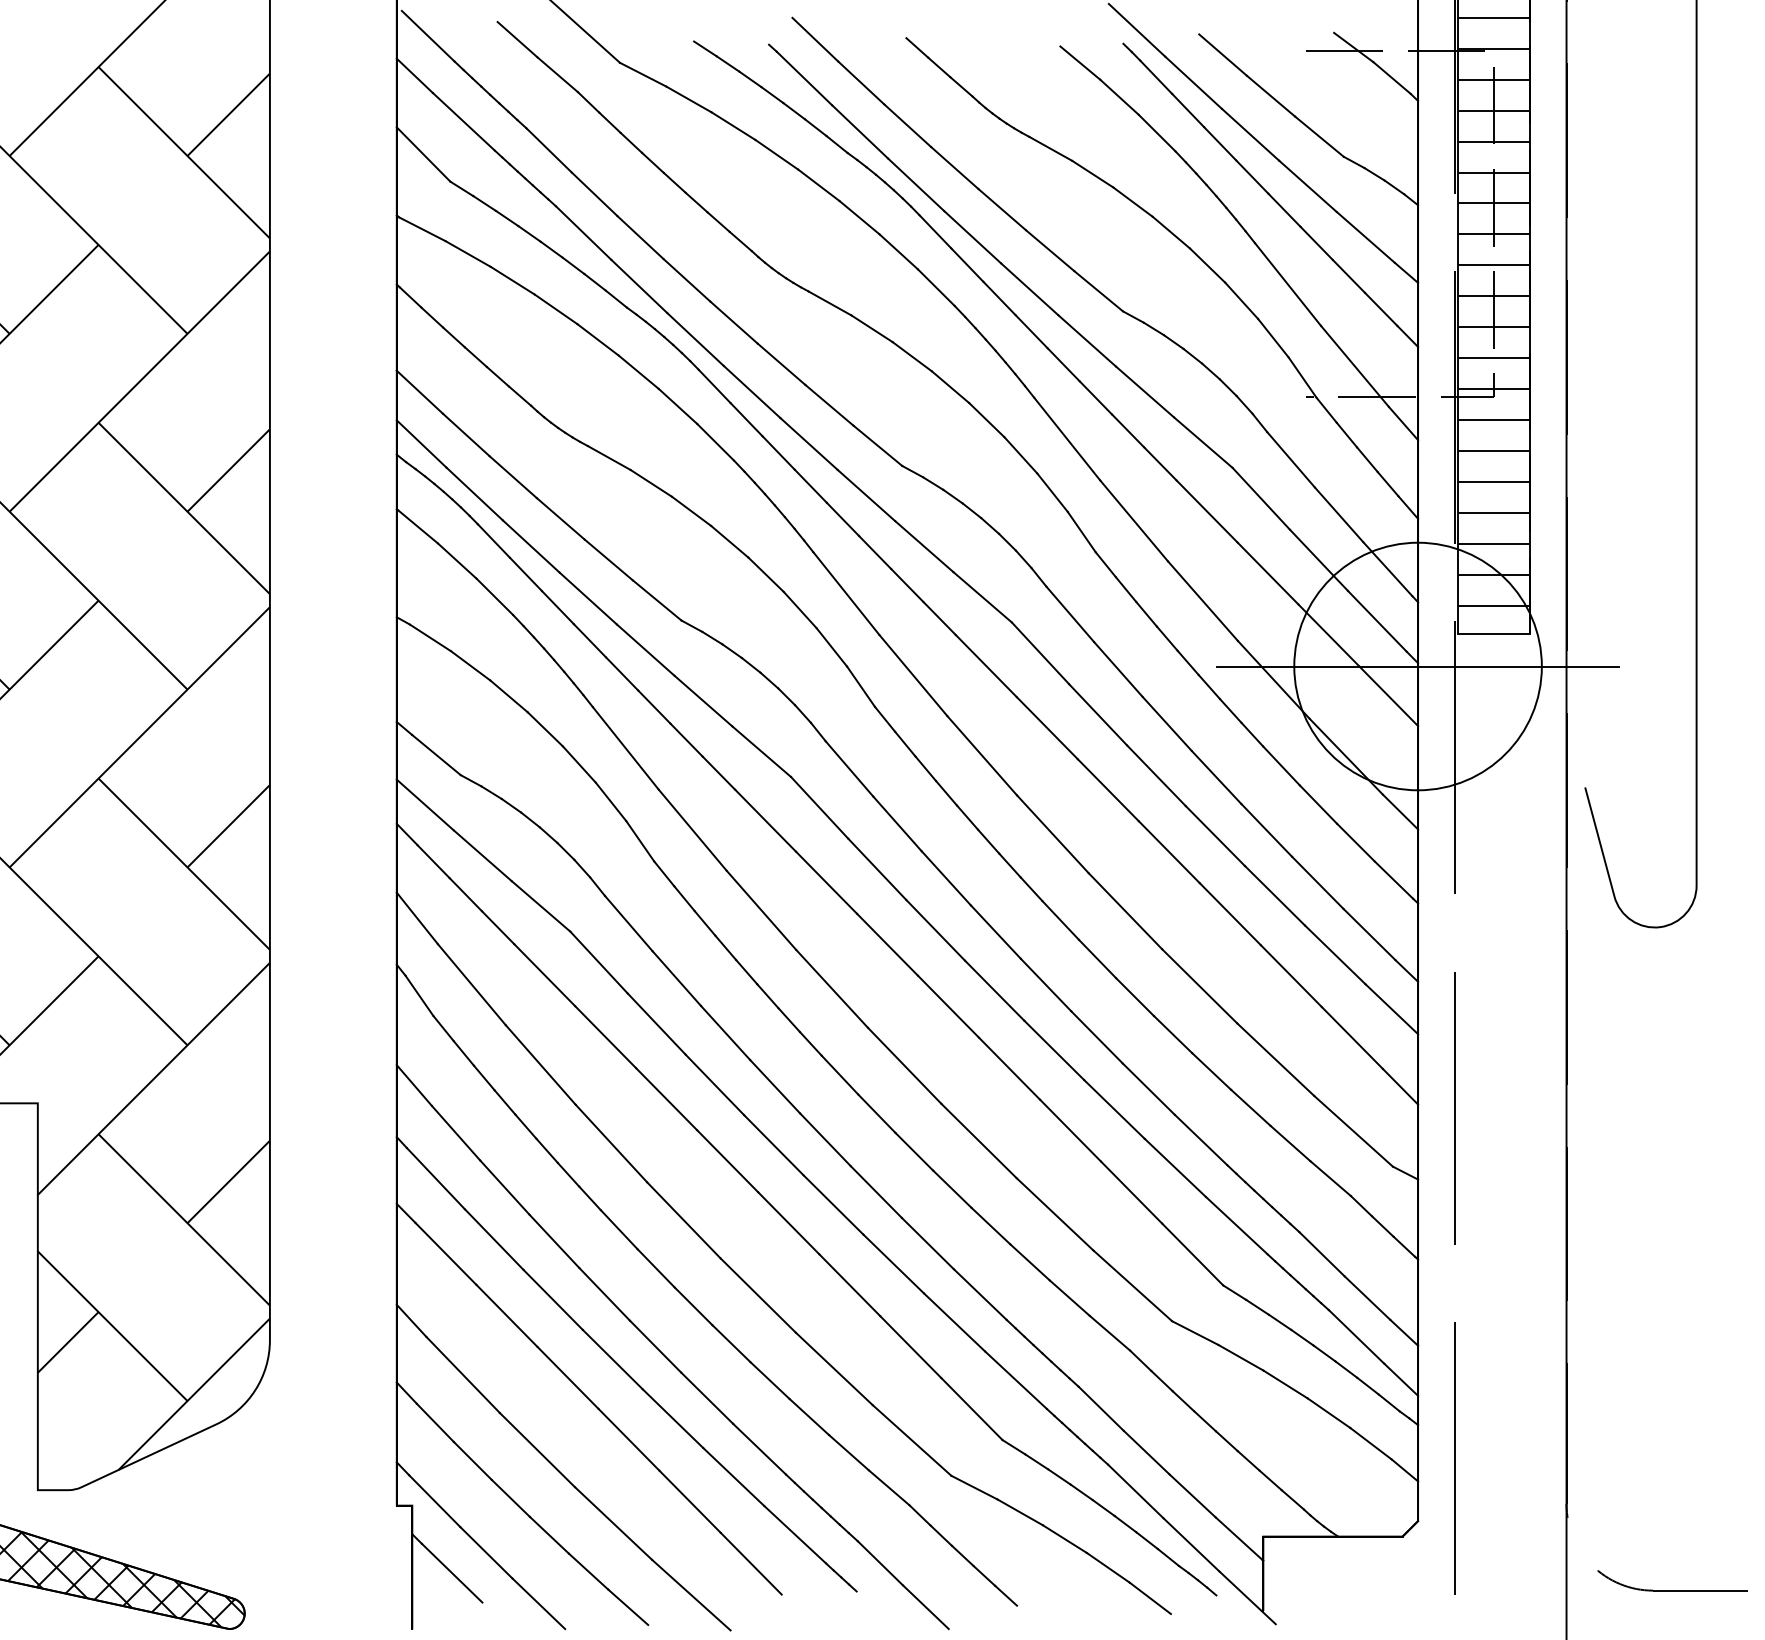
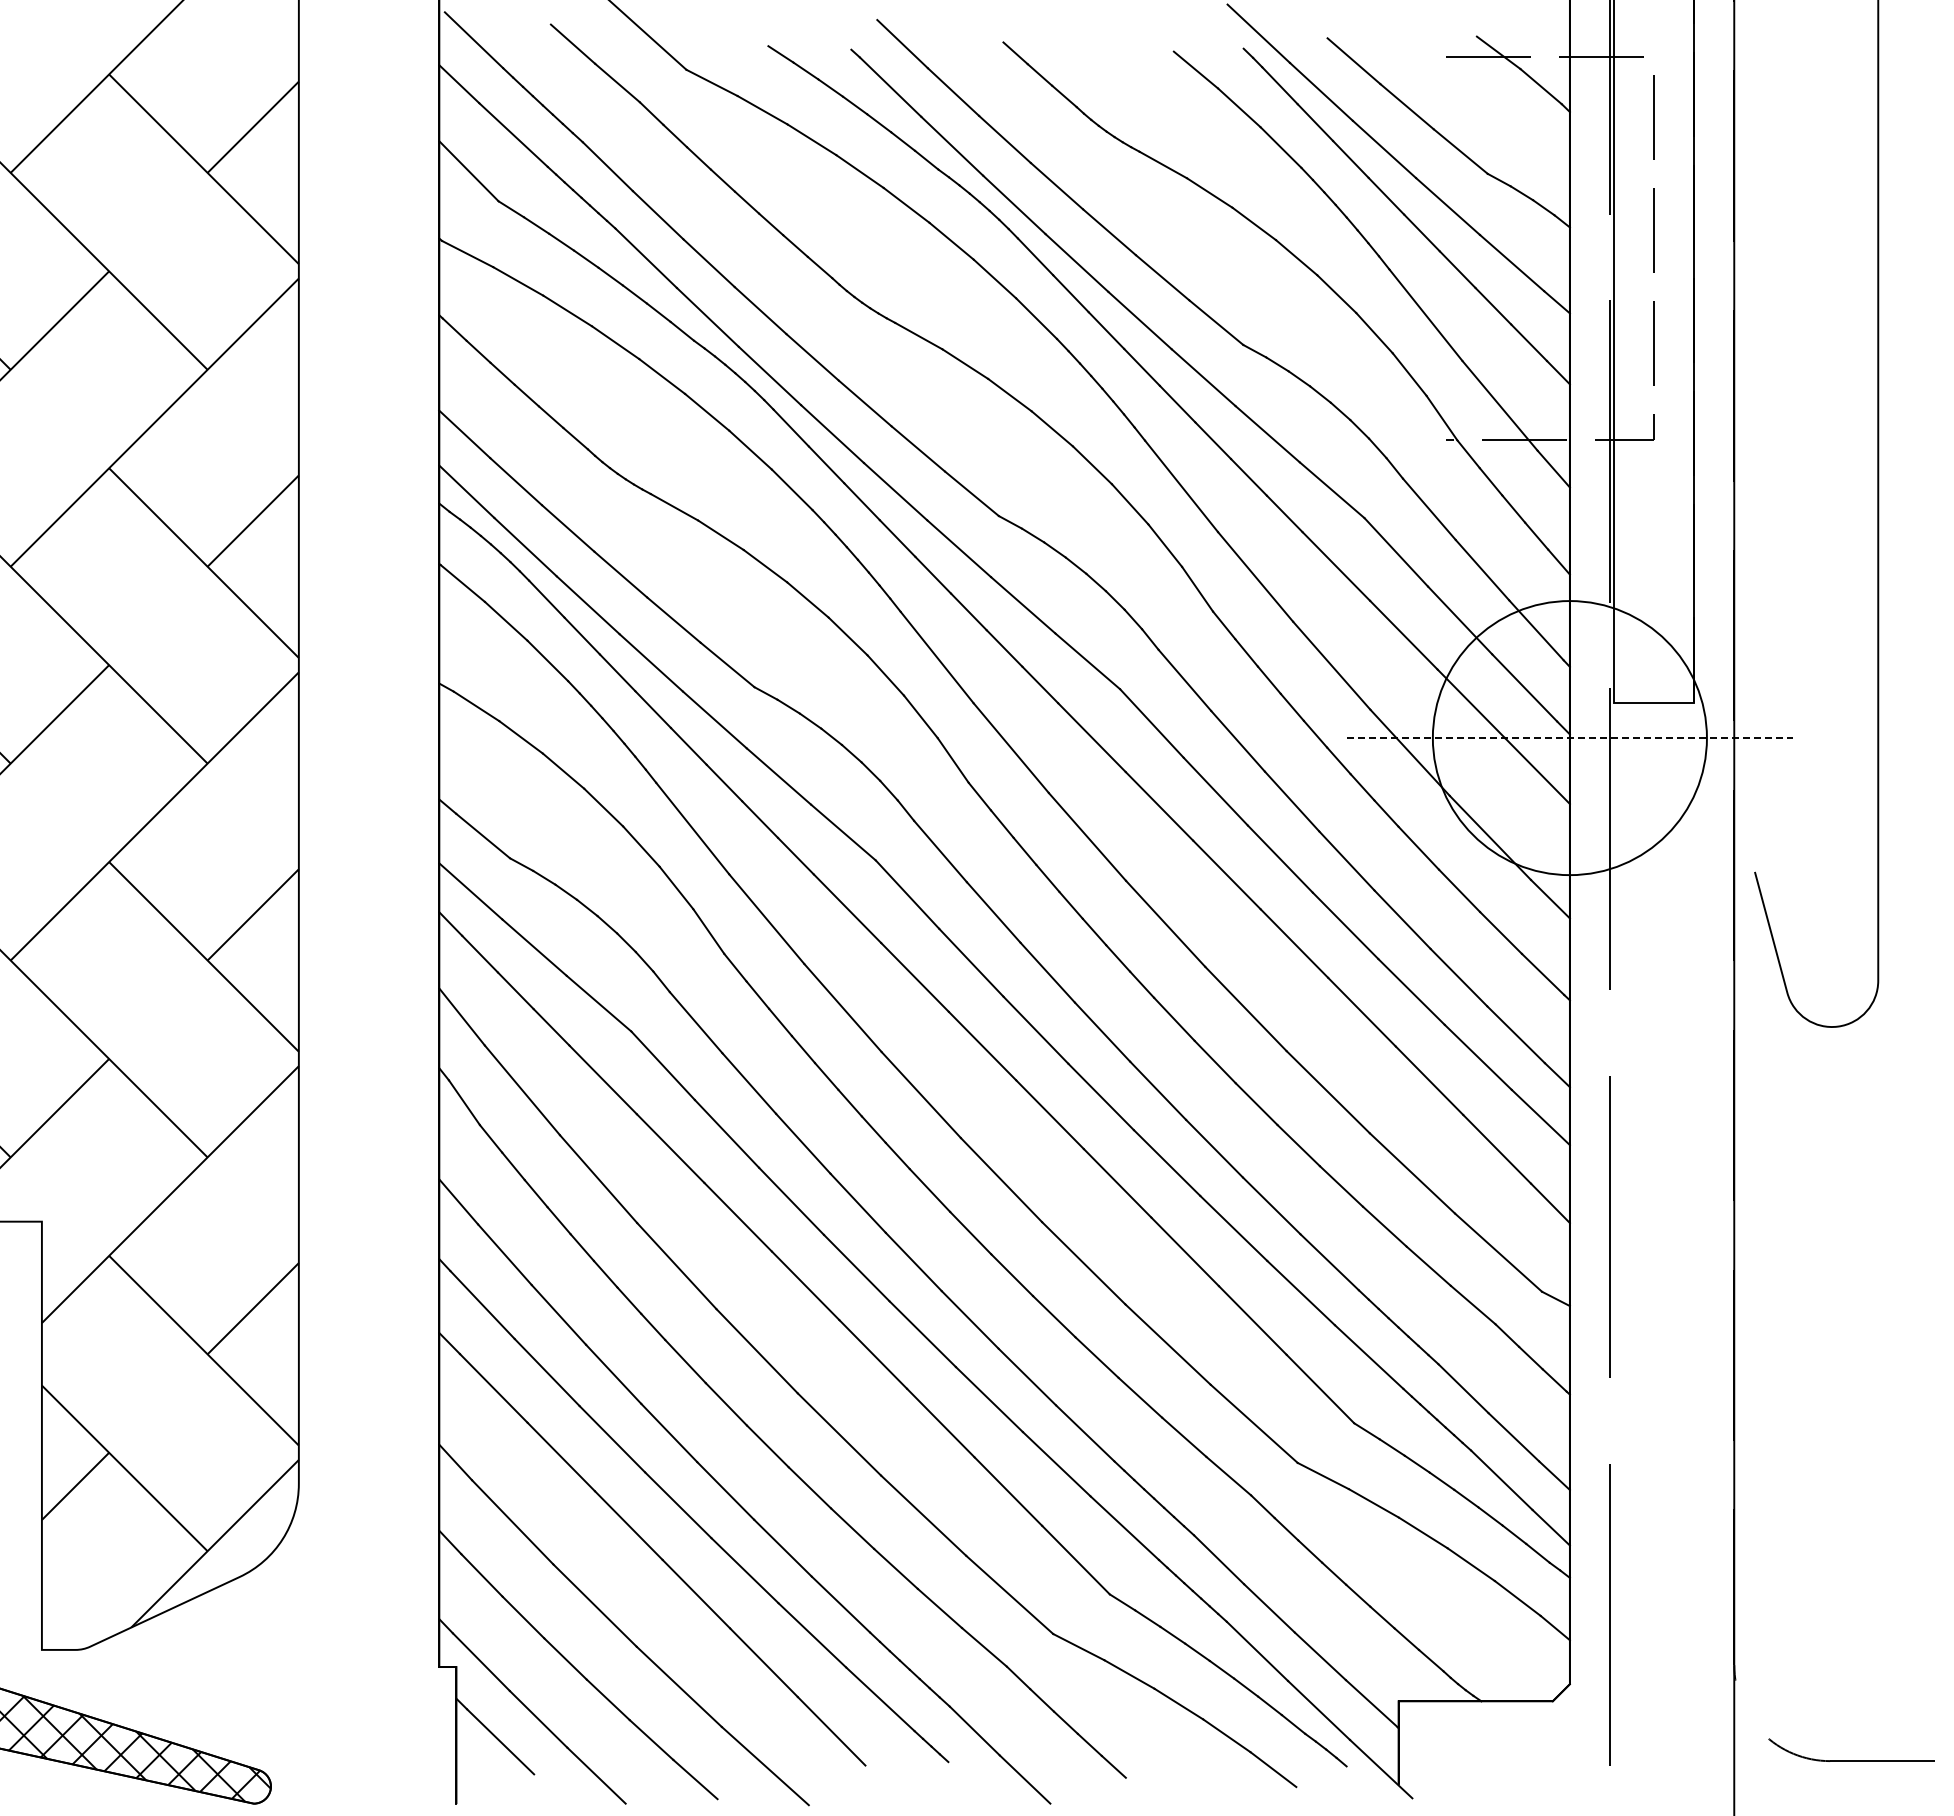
hatch: (1493, 310) -> (1653, 344), removed
line: (1417, 666) -> (1569, 738), solid -> dashed

